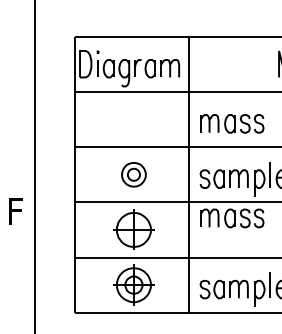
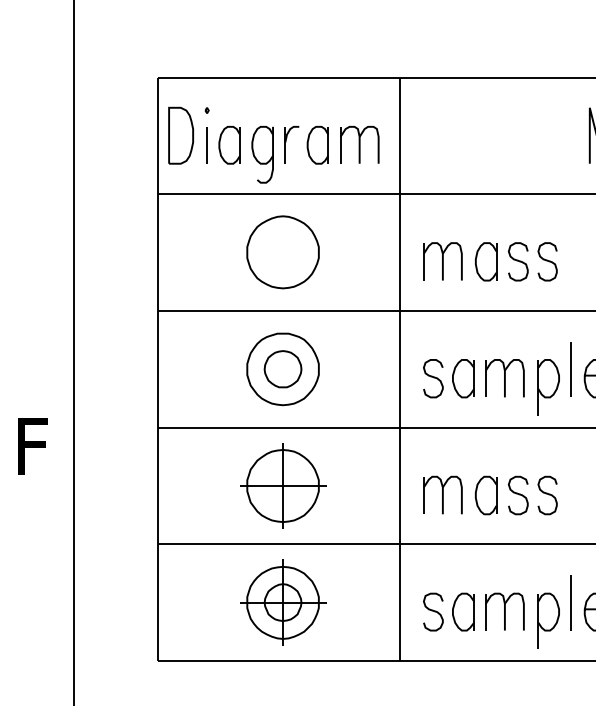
part: (133, 119) -> (282, 252), added
part: (133, 174) -> (282, 368), size x1.43
part: (232, 218) -> (491, 495), moved

